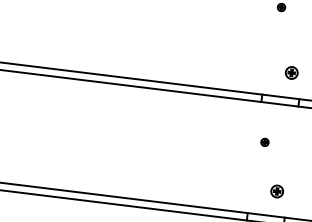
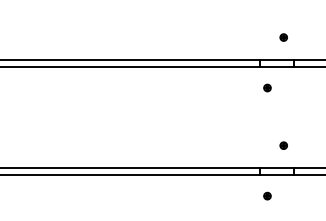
part: (291, 72) -> (283, 37), size x0.62
part: (265, 141) -> (267, 87), moved
part: (276, 191) -> (283, 145), size x0.62

